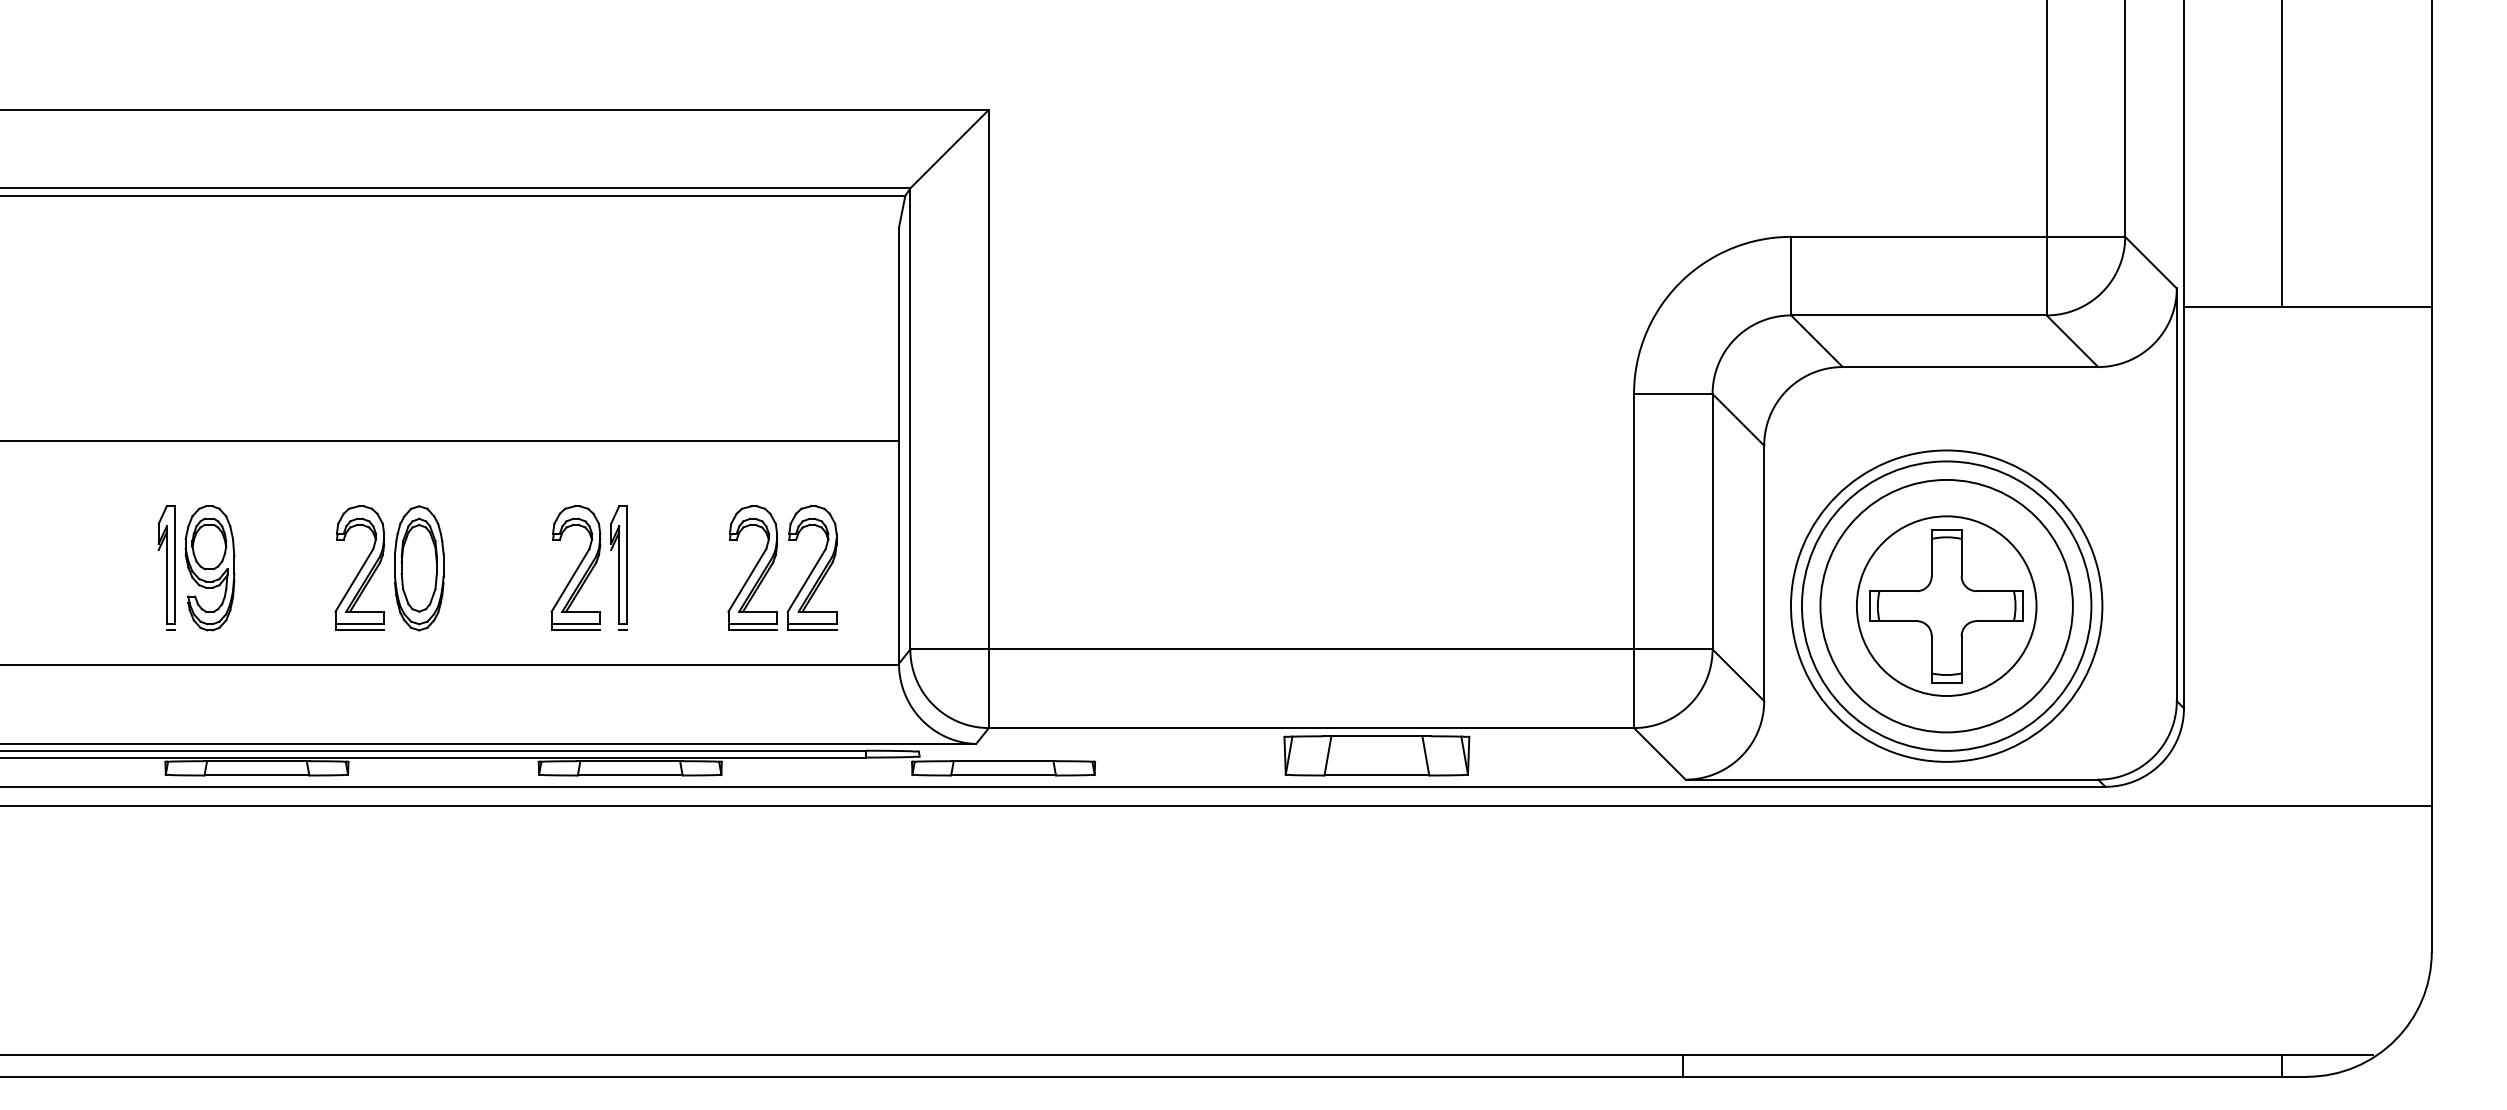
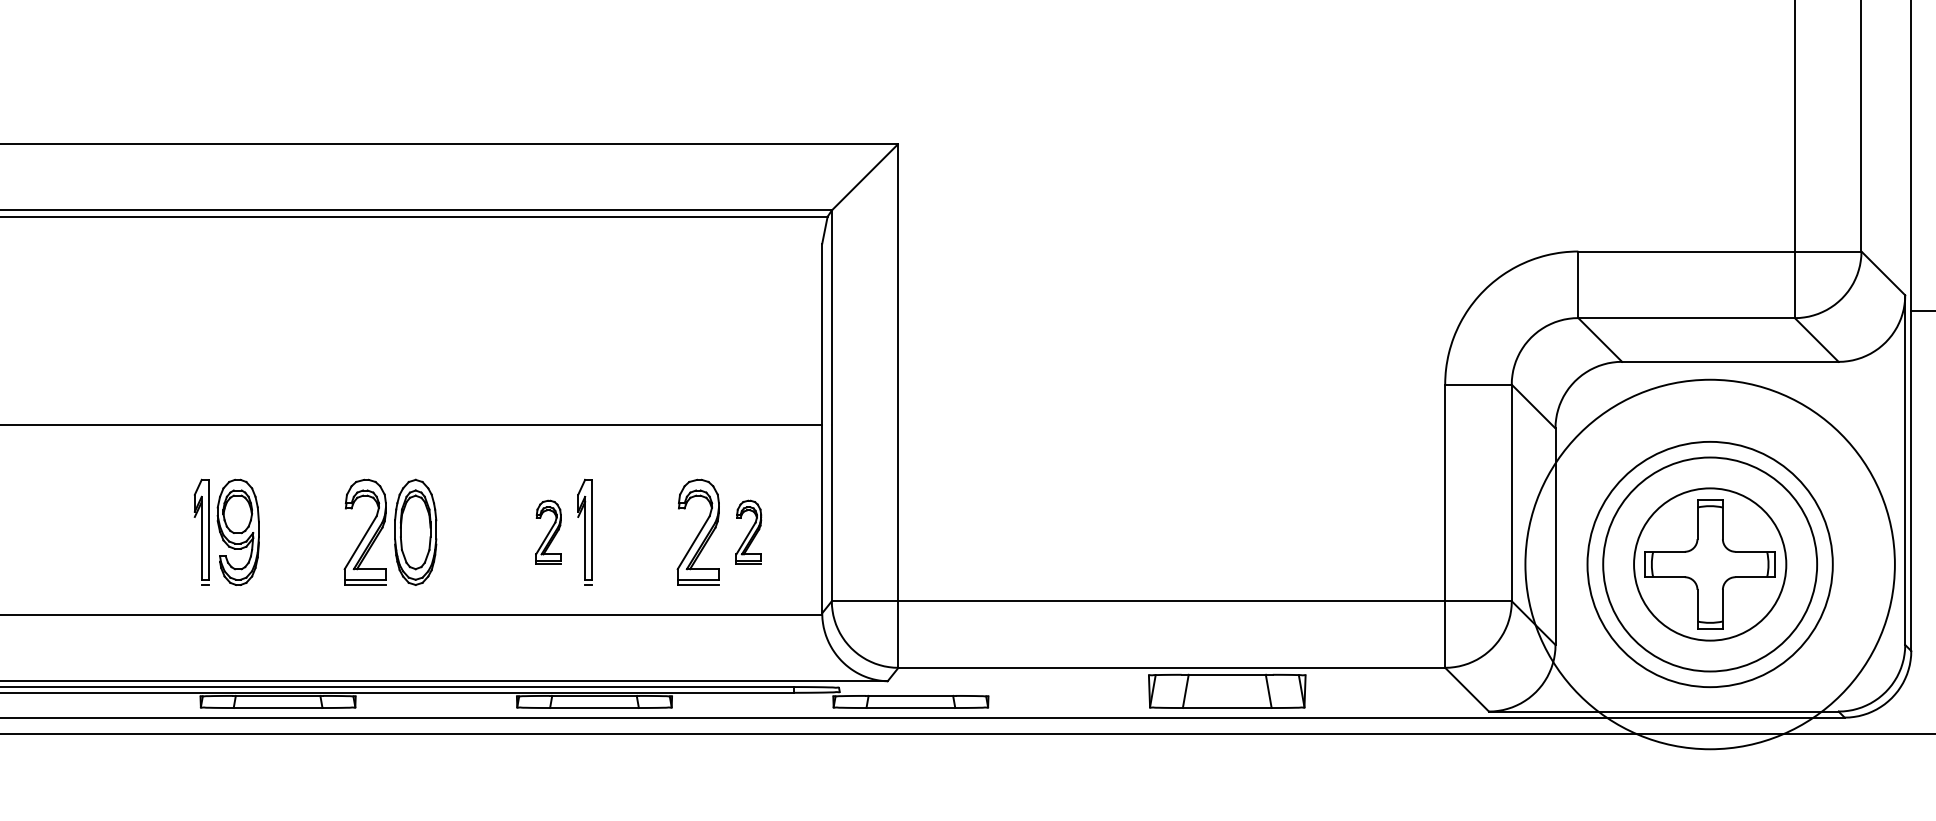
part: (575, 567) -> (548, 531), size x0.6
part: (812, 567) -> (748, 531), size x0.6
circle: (1946, 605) -> (1710, 563), size x1.4

